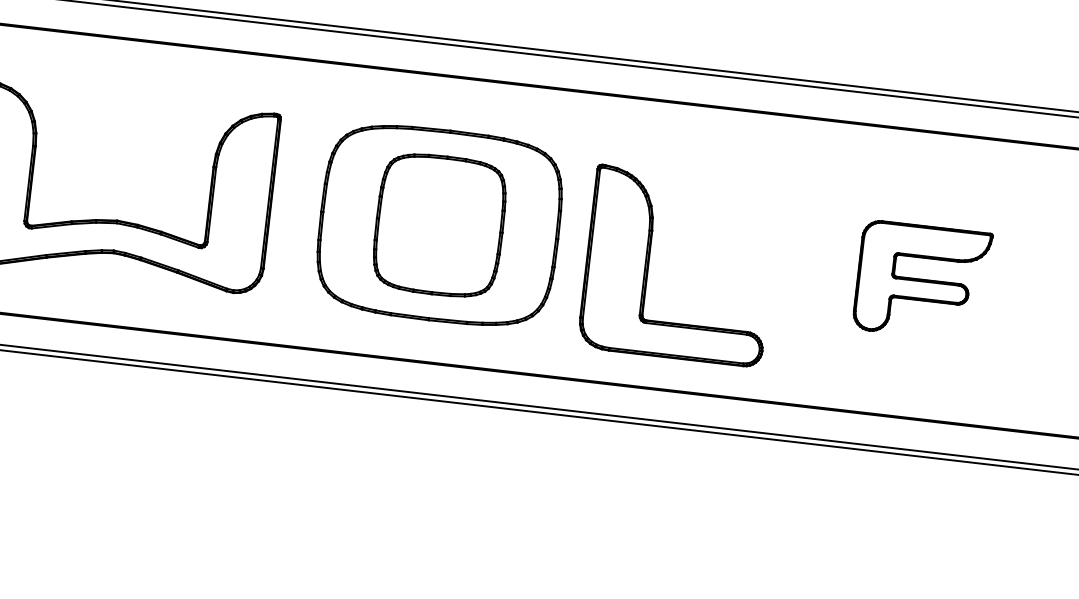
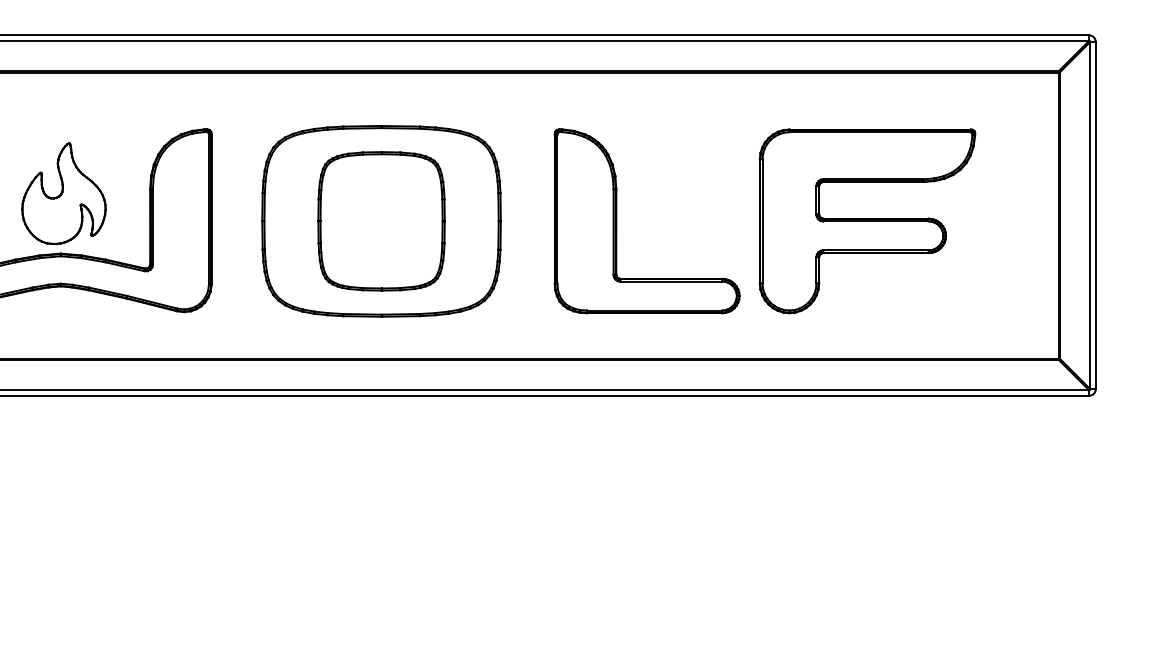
part: (126, 161) -> (63, 193), added
part: (649, 262) -> (617, 221), moved
part: (922, 281) -> (867, 221), size x1.67

